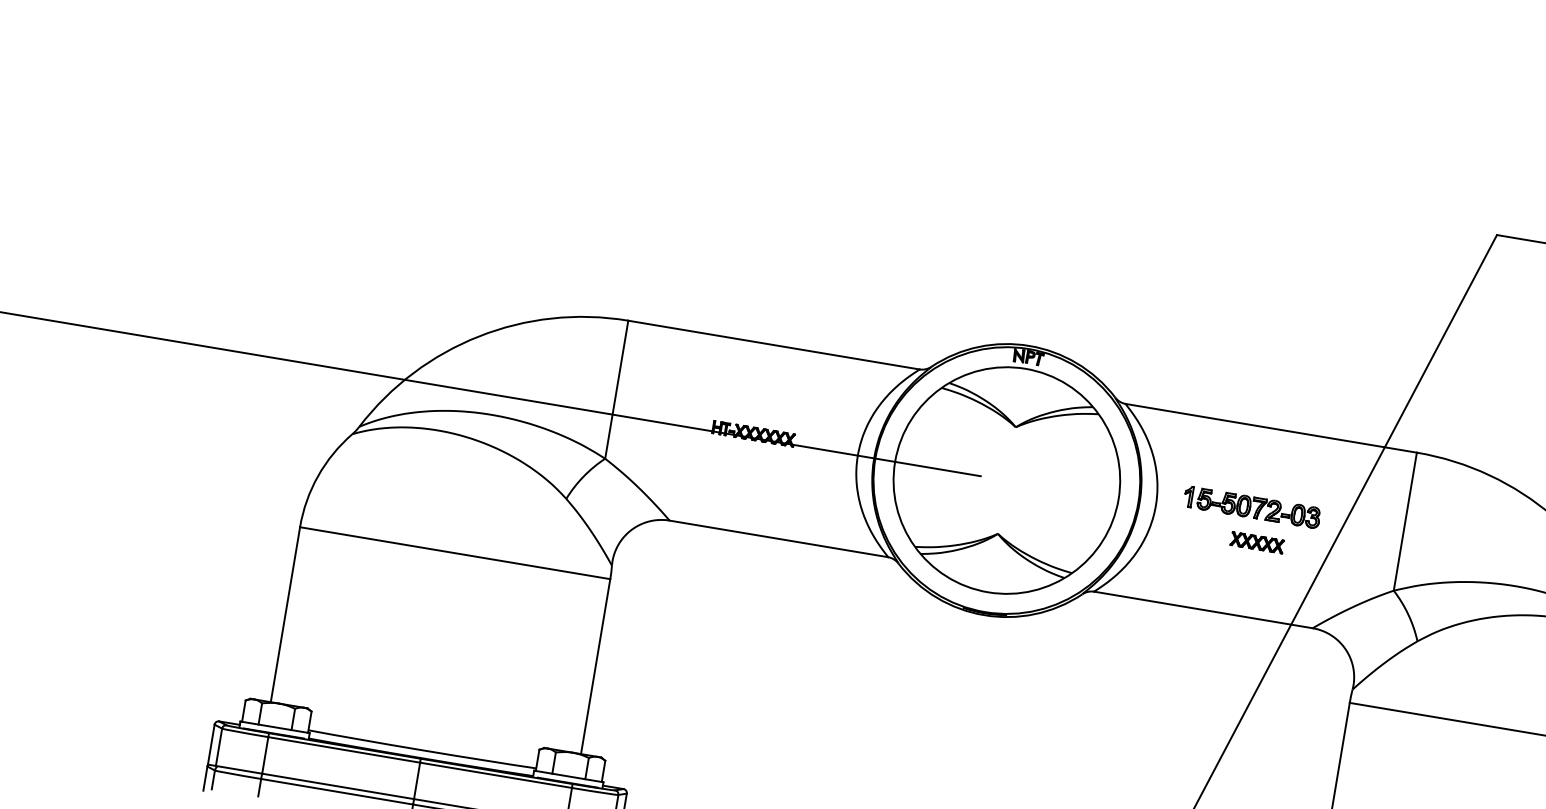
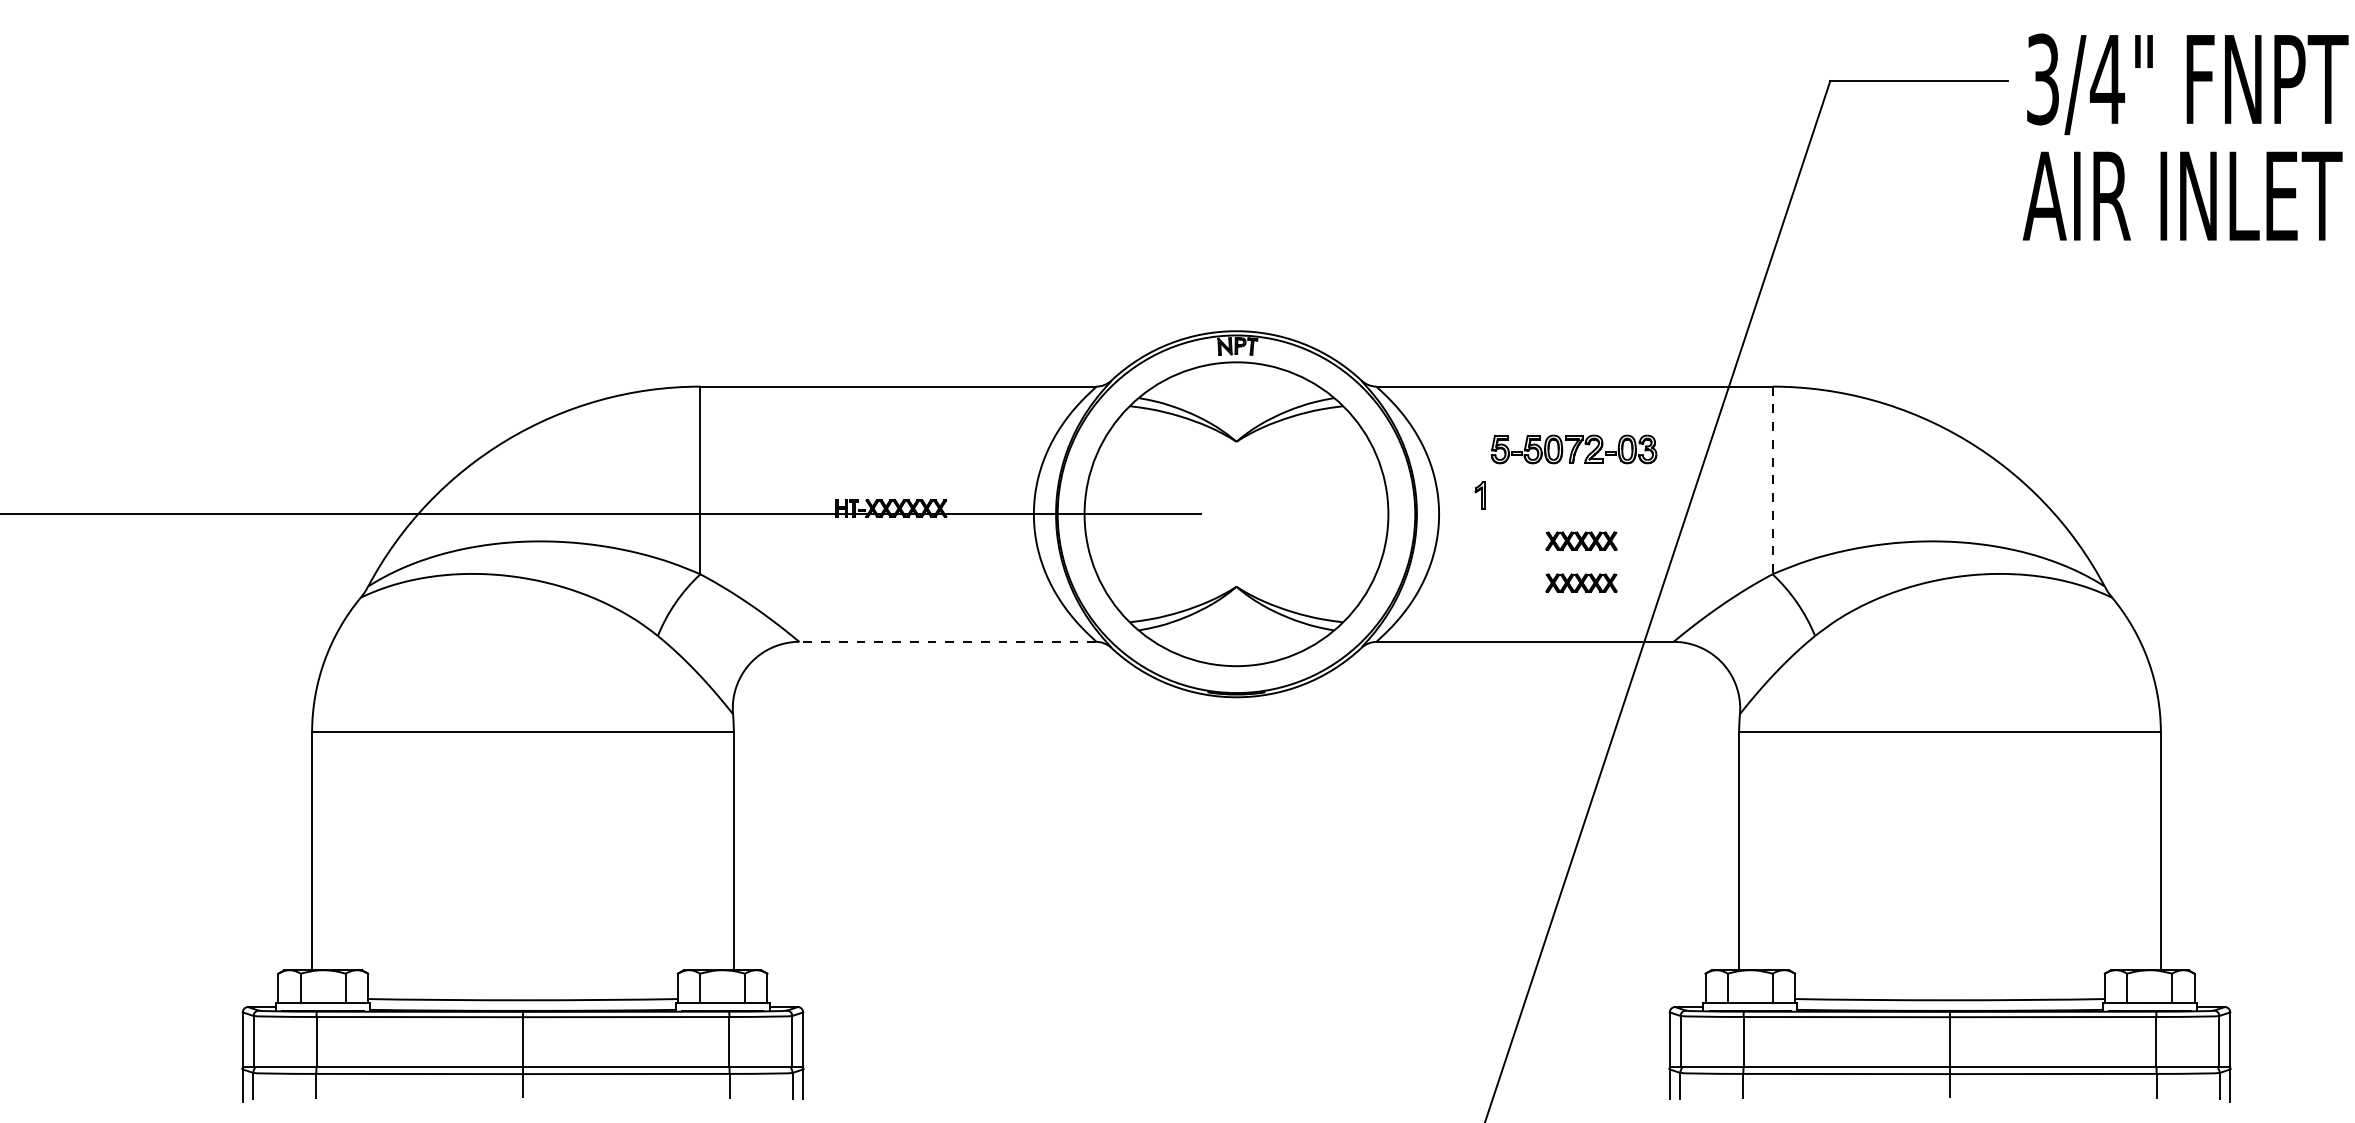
part: (1259, 508) -> (1574, 449), moved
line: (1405, 521) -> (1772, 480), solid -> dashed
line: (778, 538) -> (947, 641), solid -> dashed
part: (1252, 573) -> (1581, 582), added

